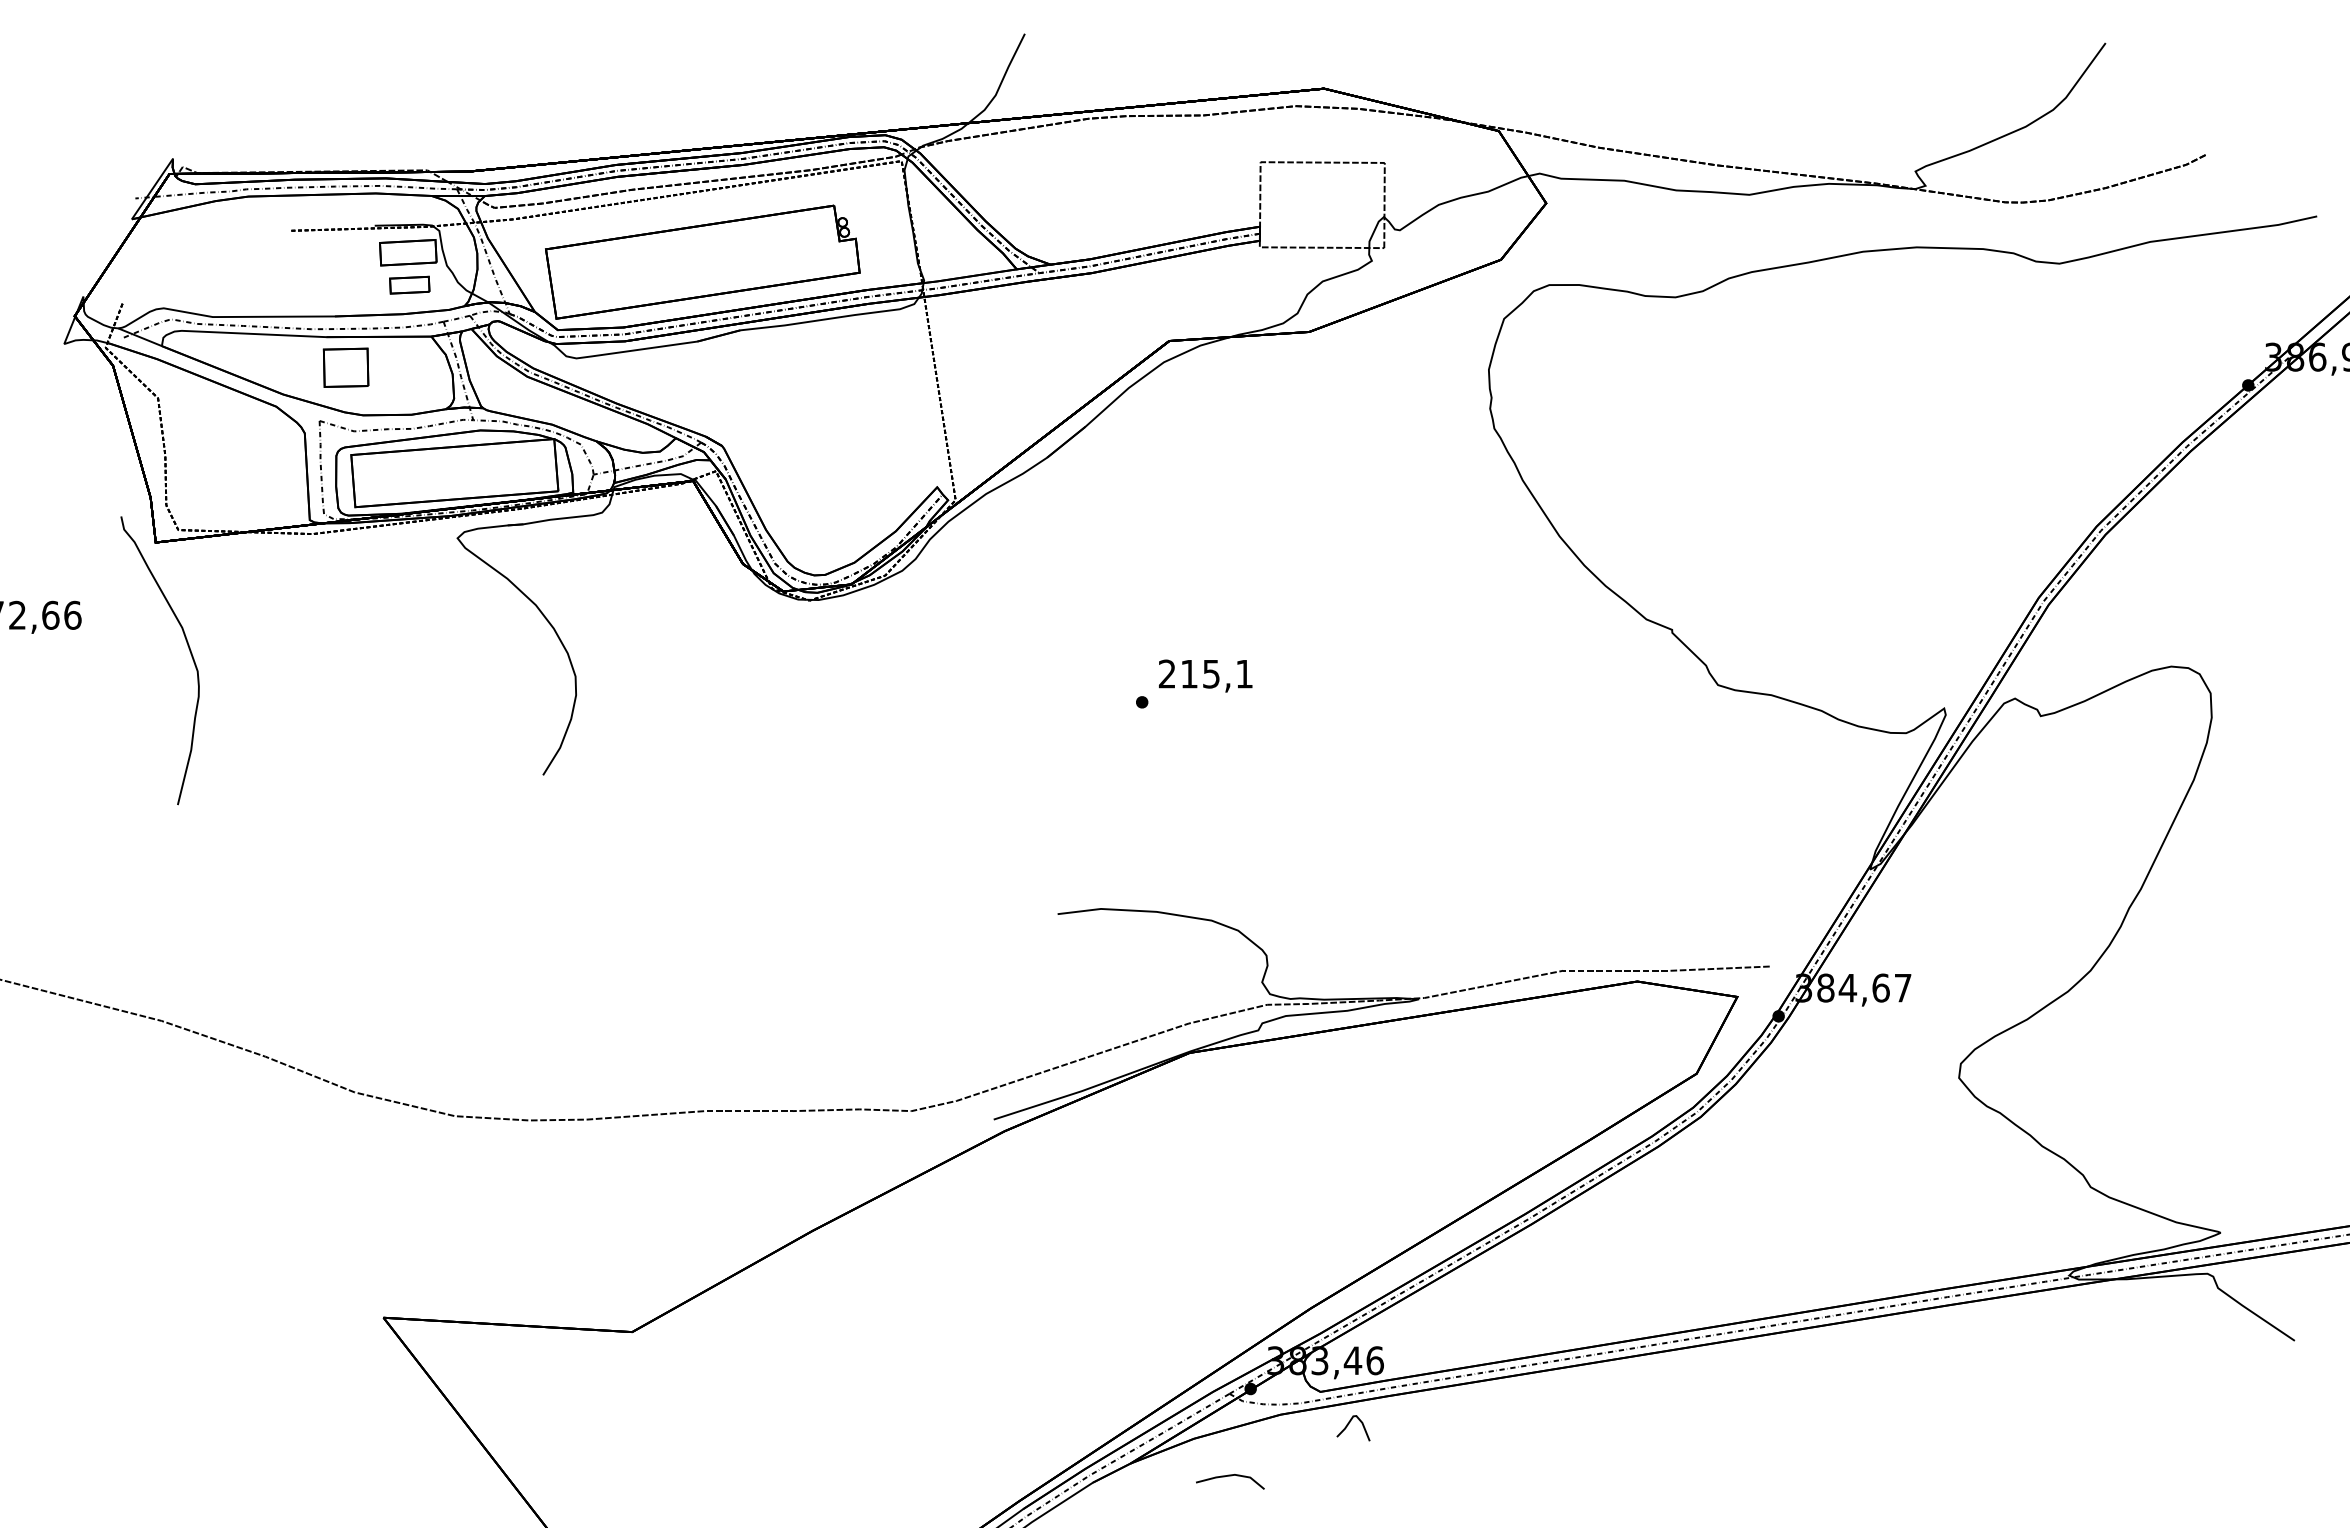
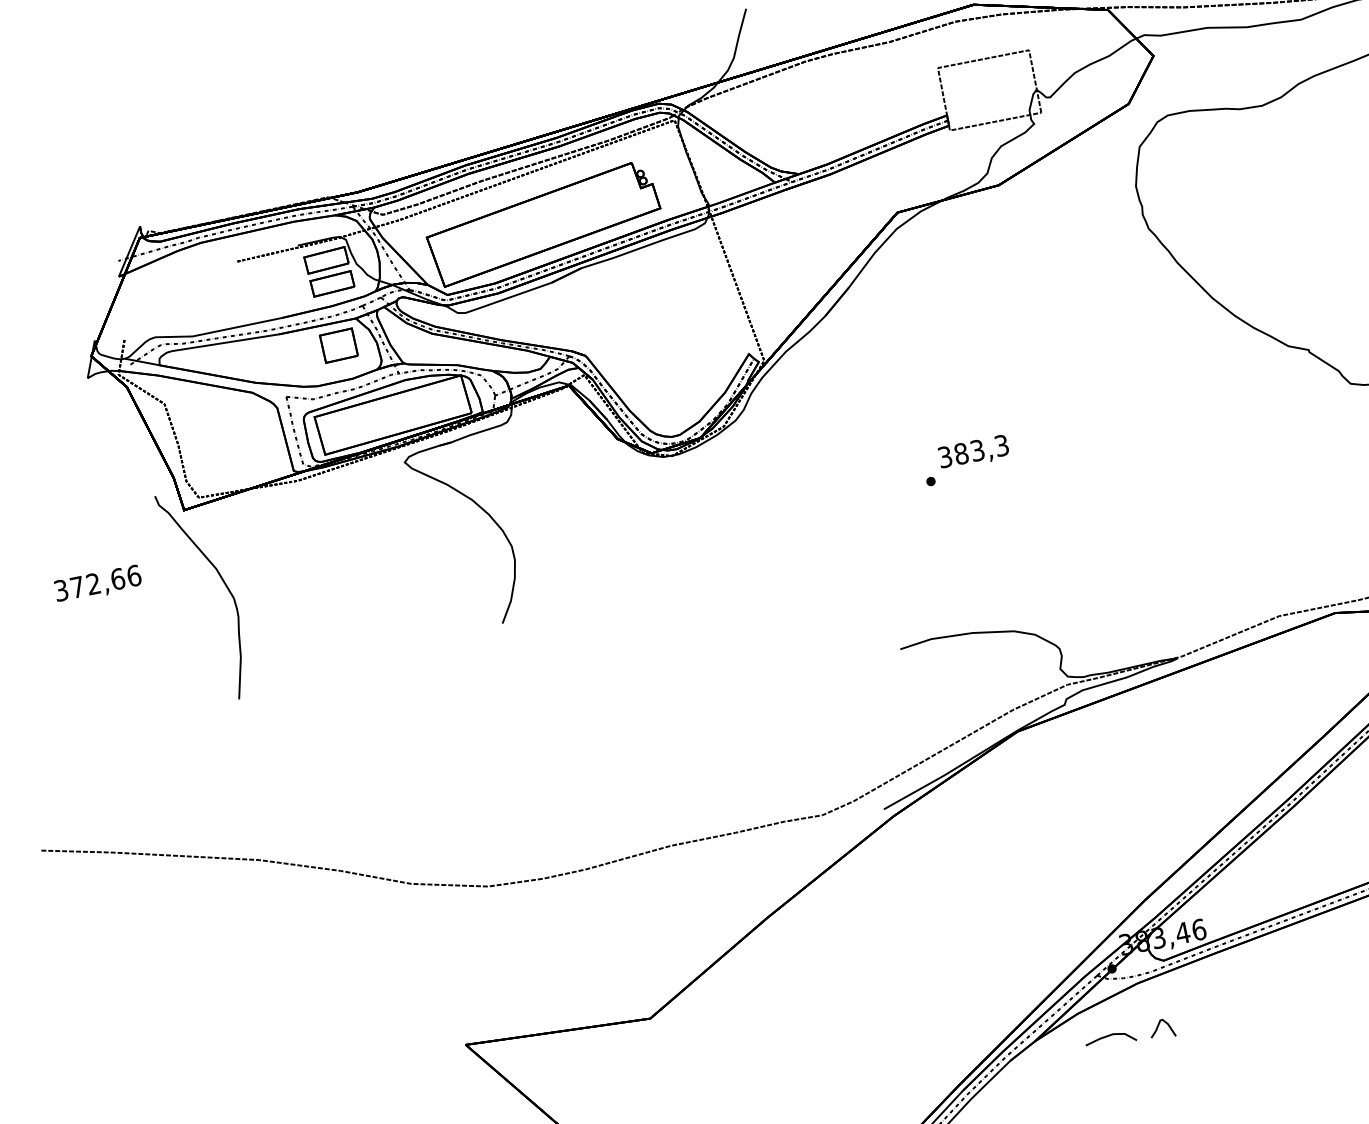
part: (409, 285) -> (332, 284), size x1.43
part: (345, 367) -> (338, 345), moved
text: (1205, 673) -> (973, 451), 215,1 -> 383,3
curve: (1348, 1425) -> (1158, 1027), moved

